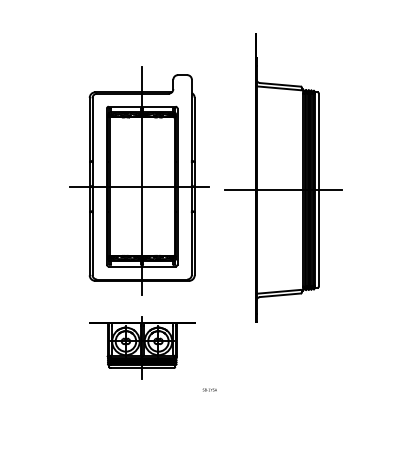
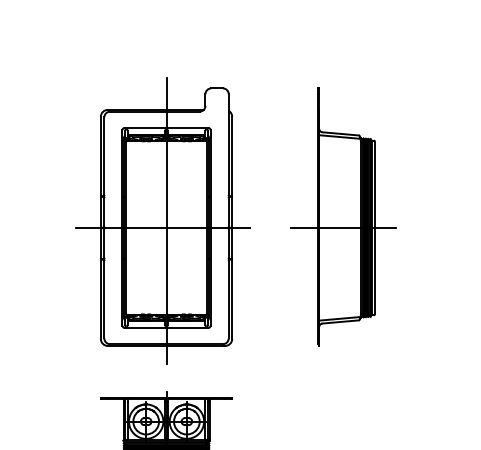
part: (283, 177) -> (343, 216), size x0.71

